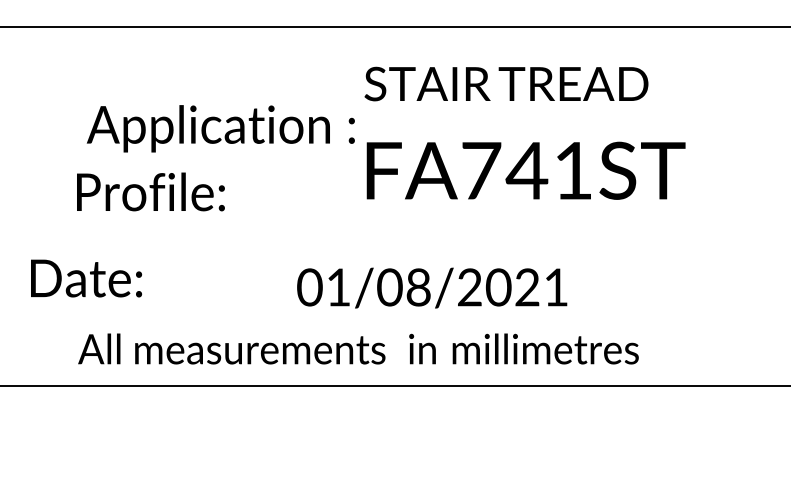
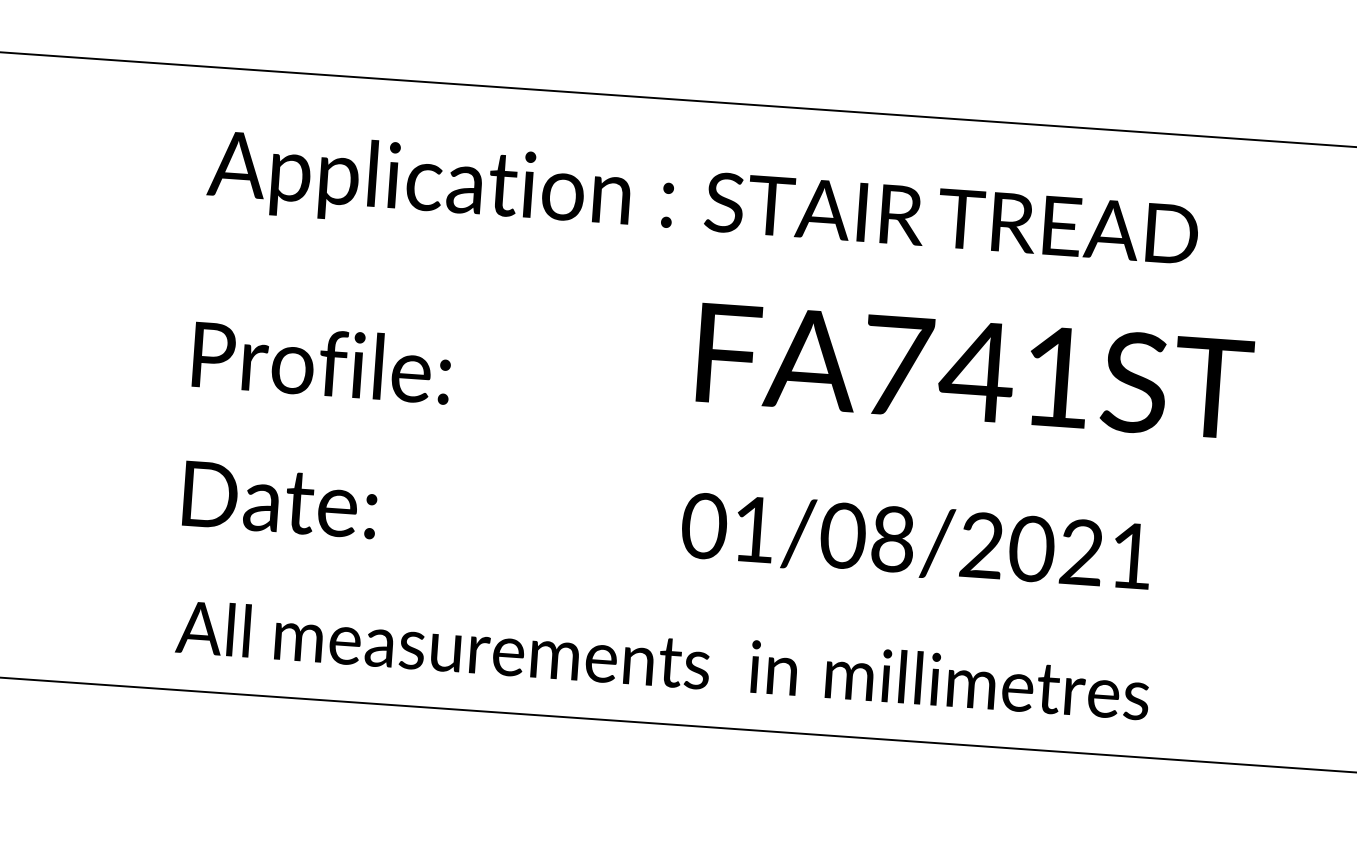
text: (220, 128) -> (440, 185), moved
text: (86, 278) -> (280, 500), moved
text: (432, 287) -> (917, 541), moved

